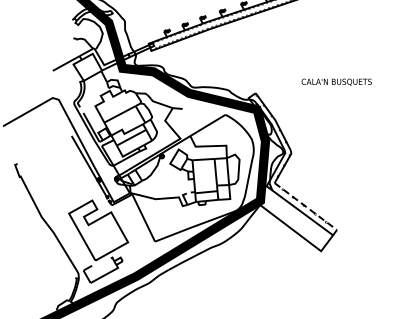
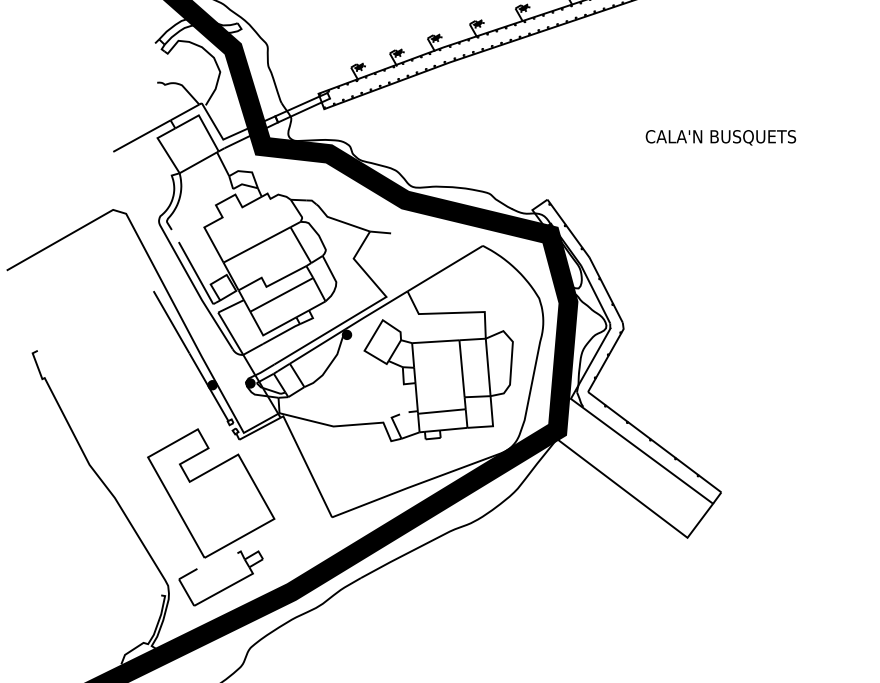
text: (336, 81) -> (720, 136), moved
line: (305, 206) -> (654, 442), dashed -> solid

